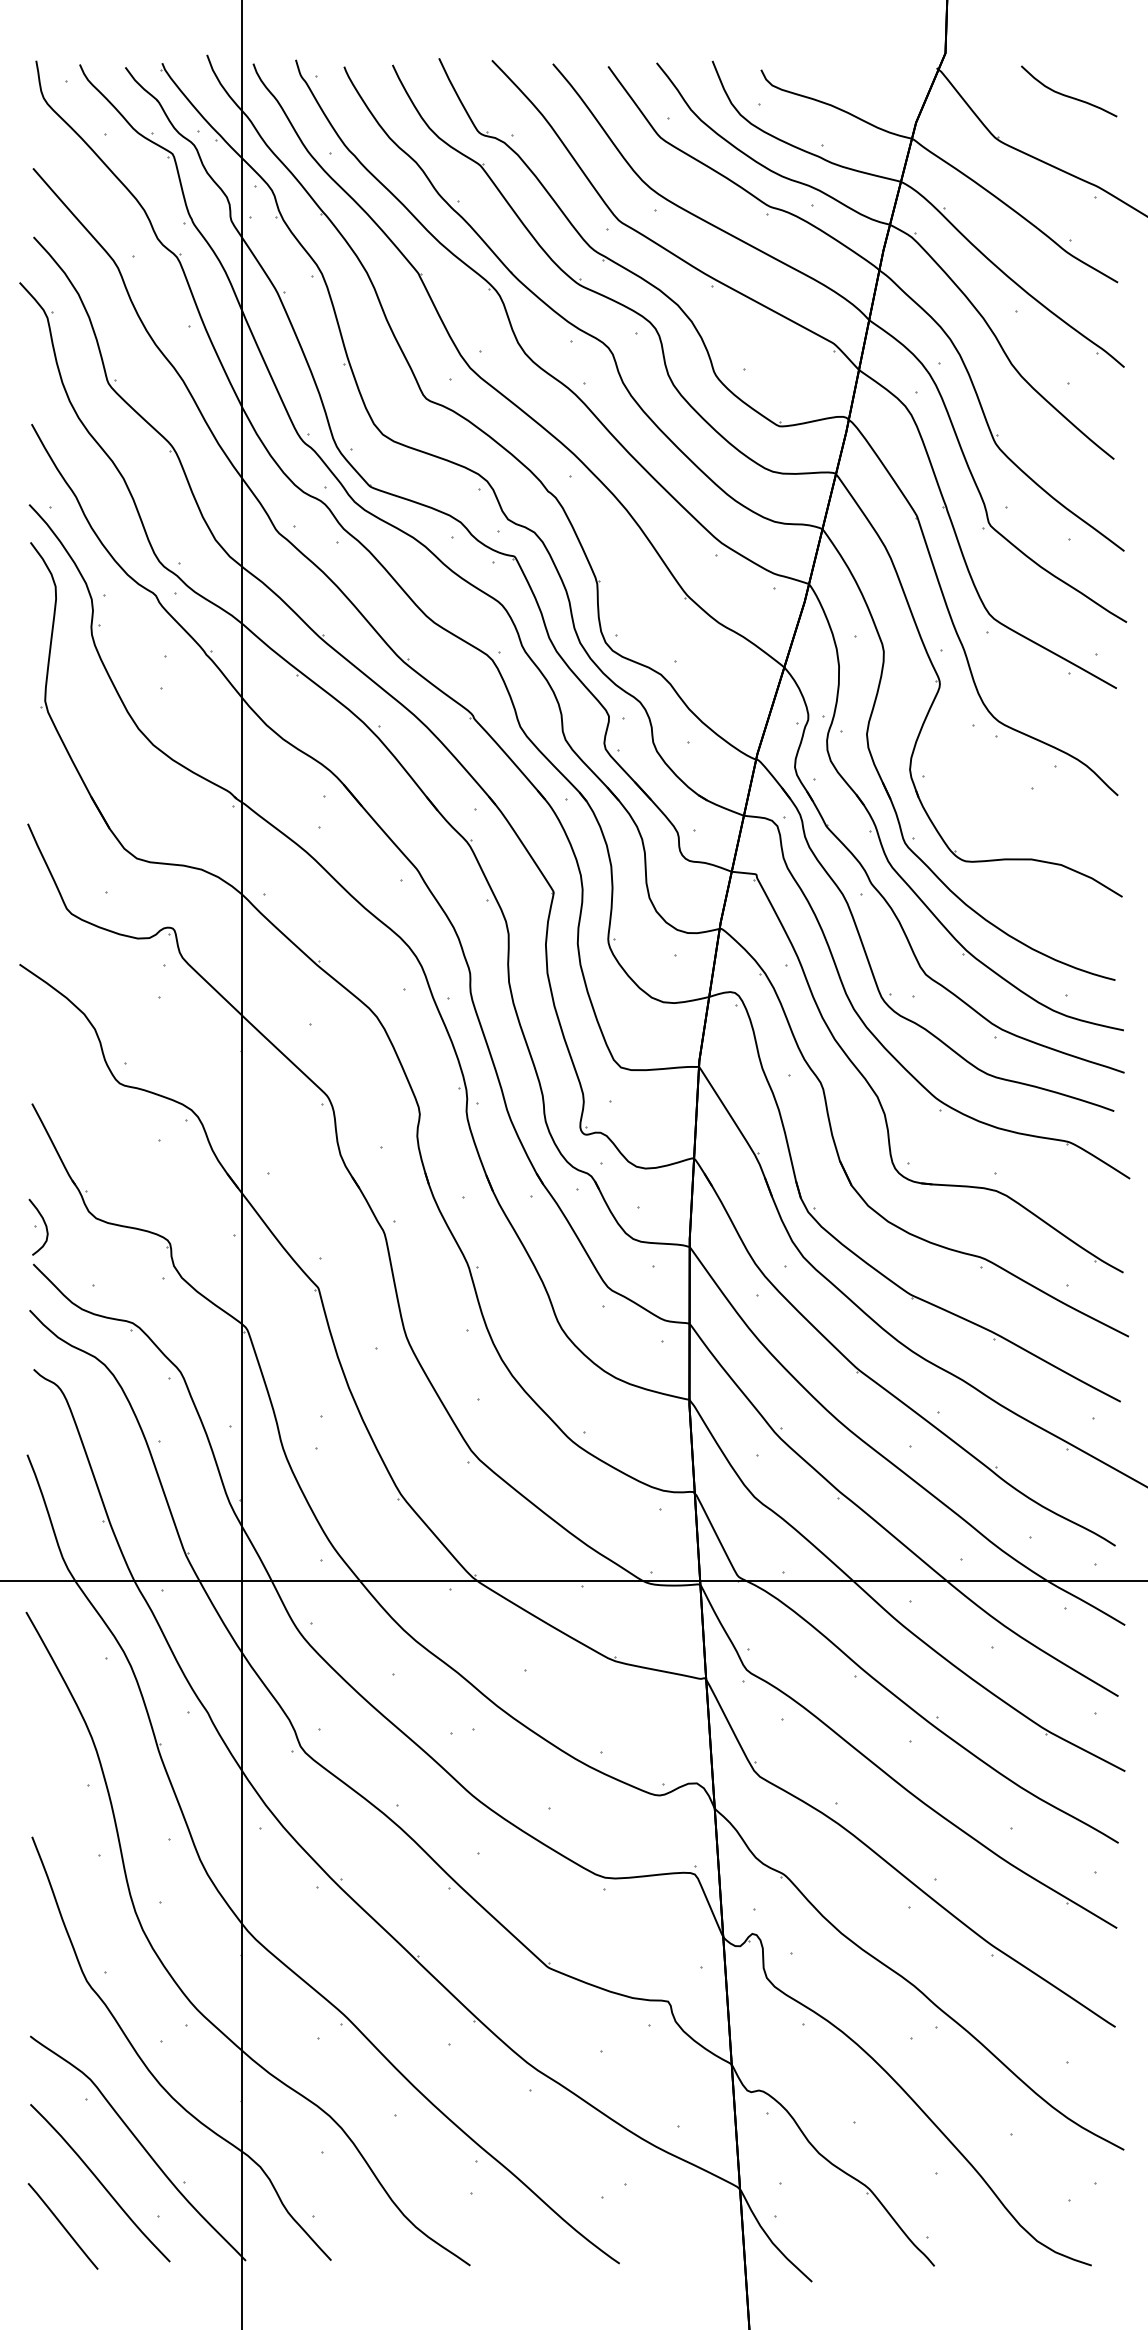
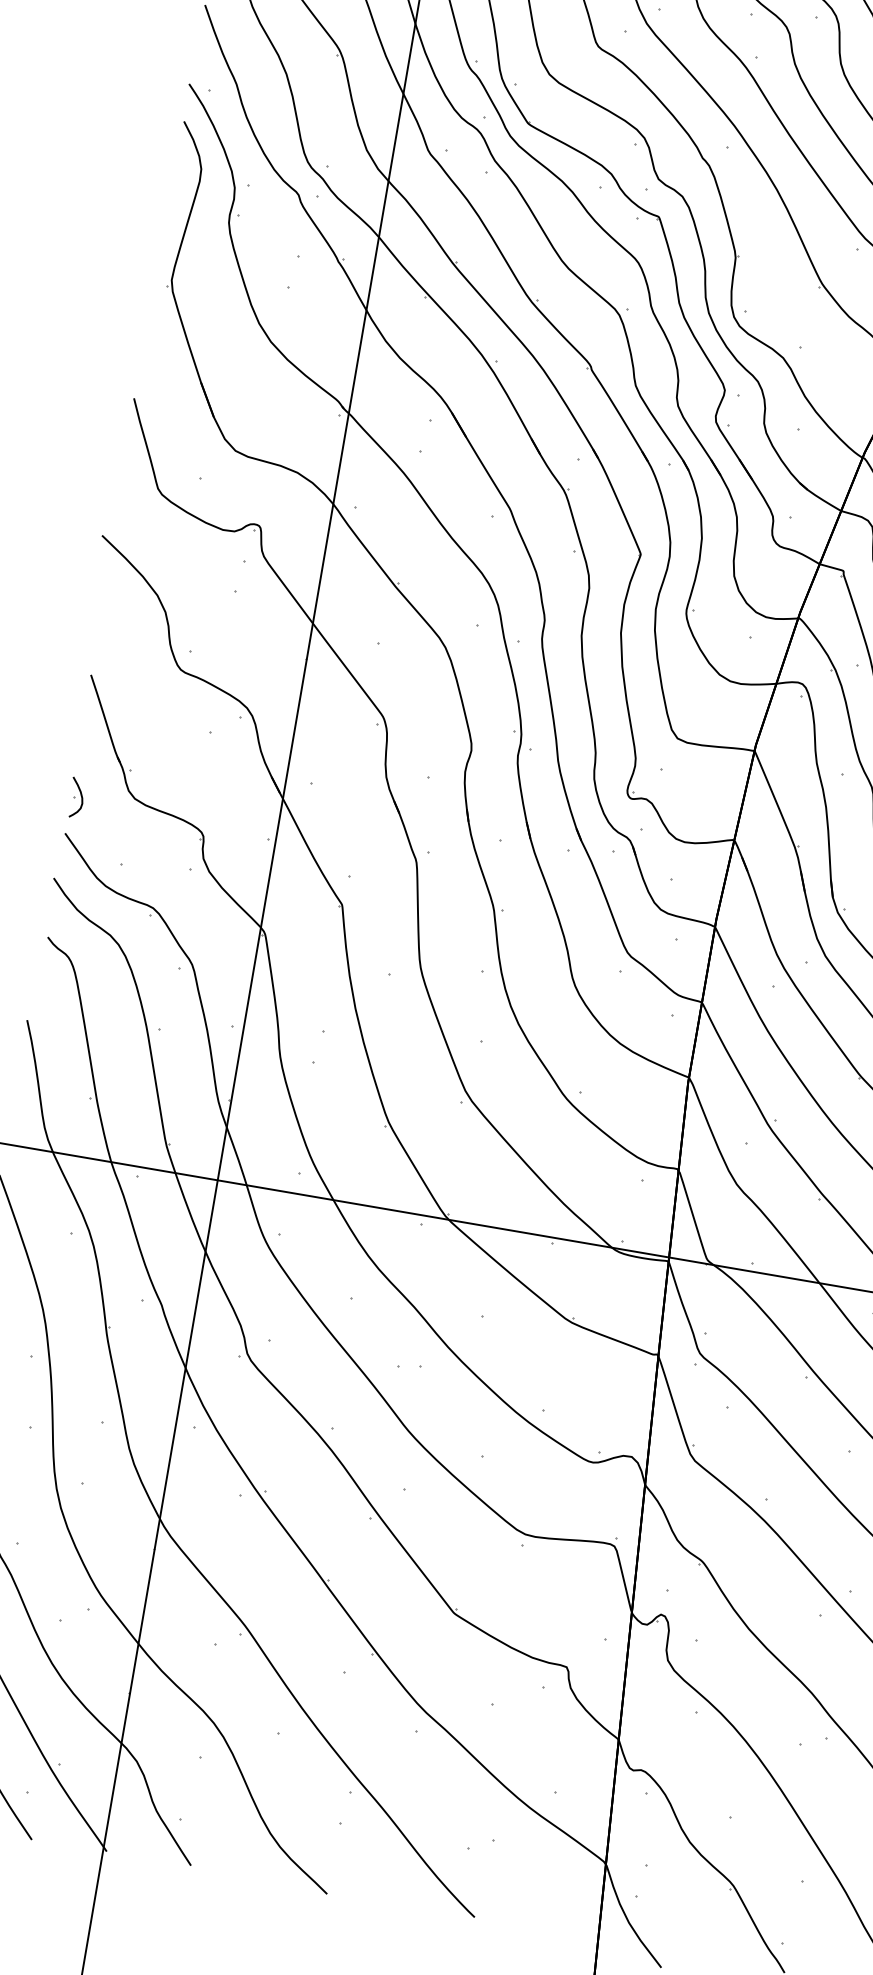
part: (38, 1227) -> (76, 798), size x0.71

